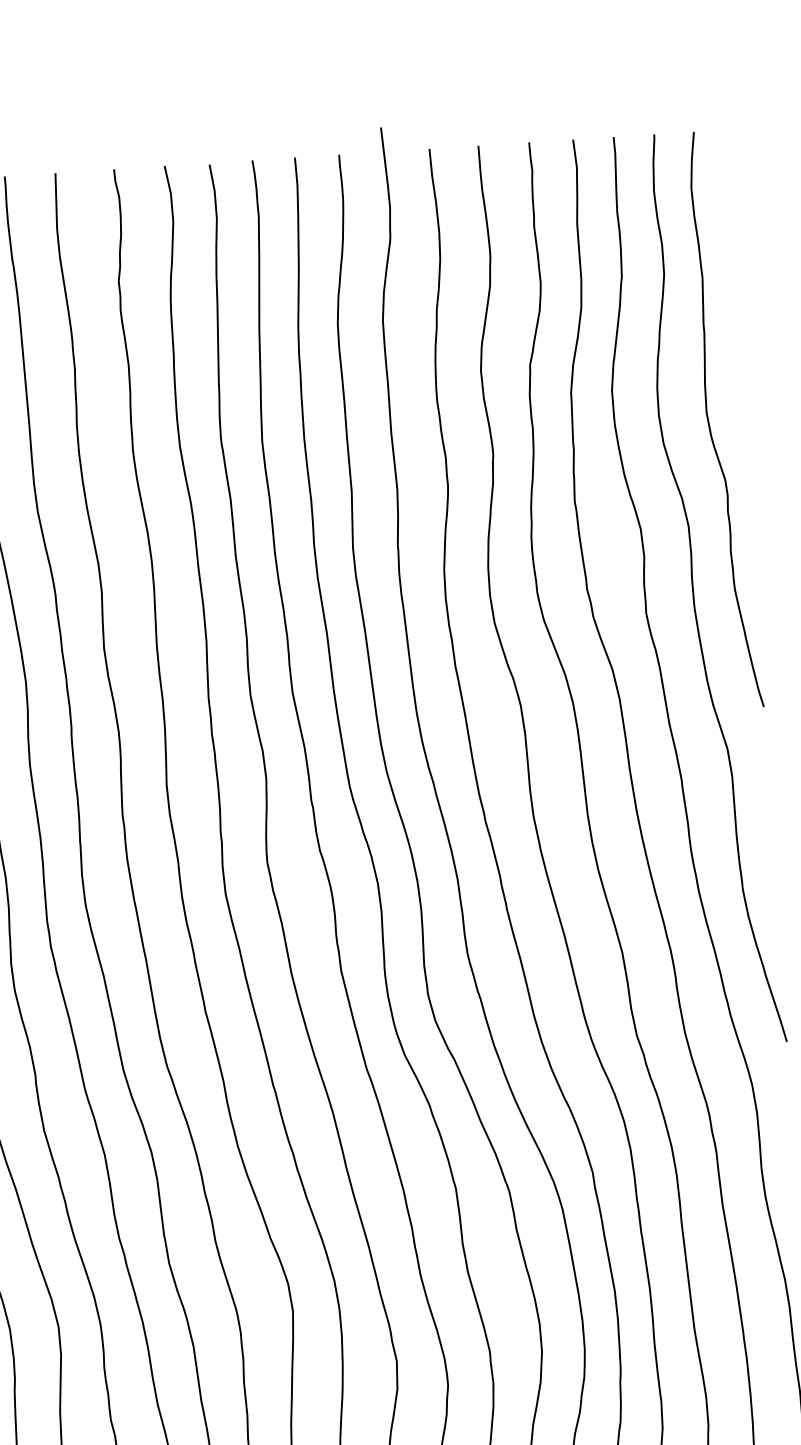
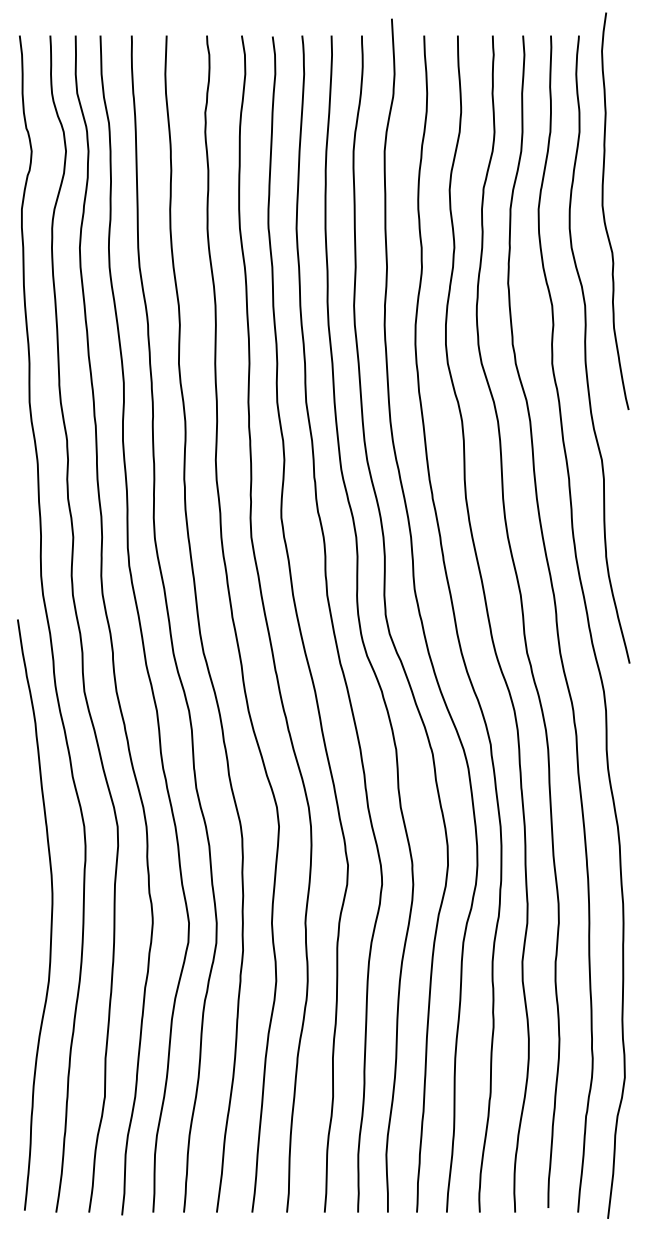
curve: (710, 420) -> (604, 211), moved

